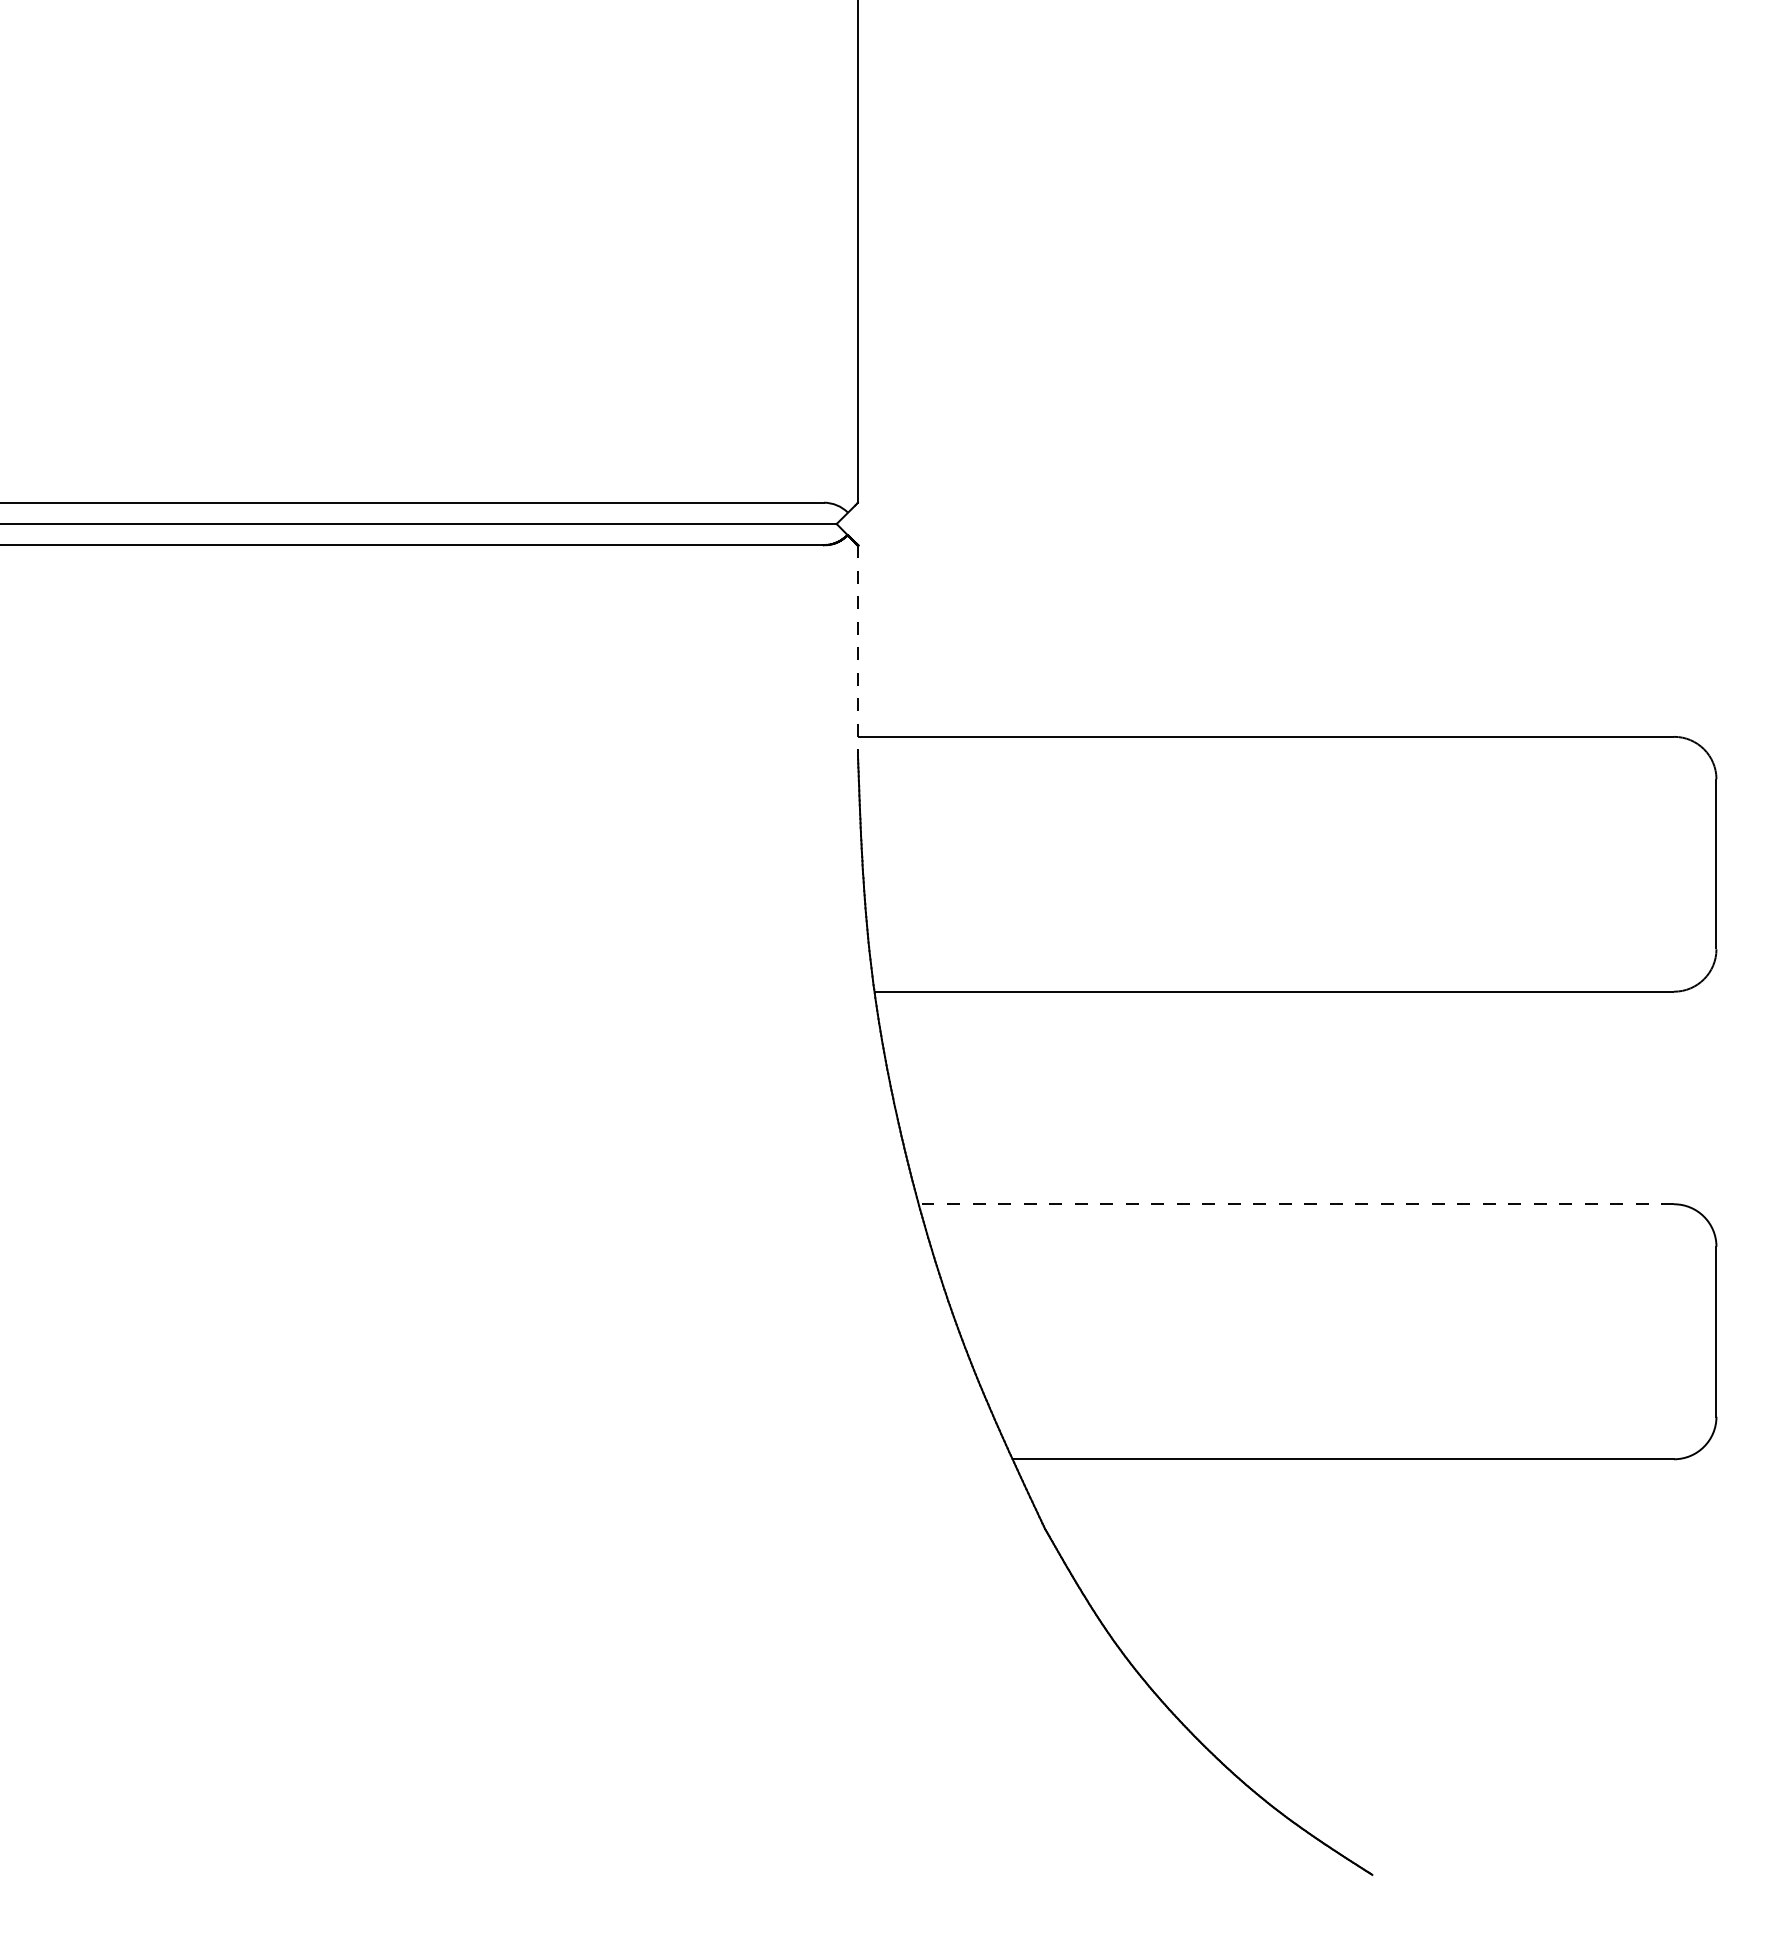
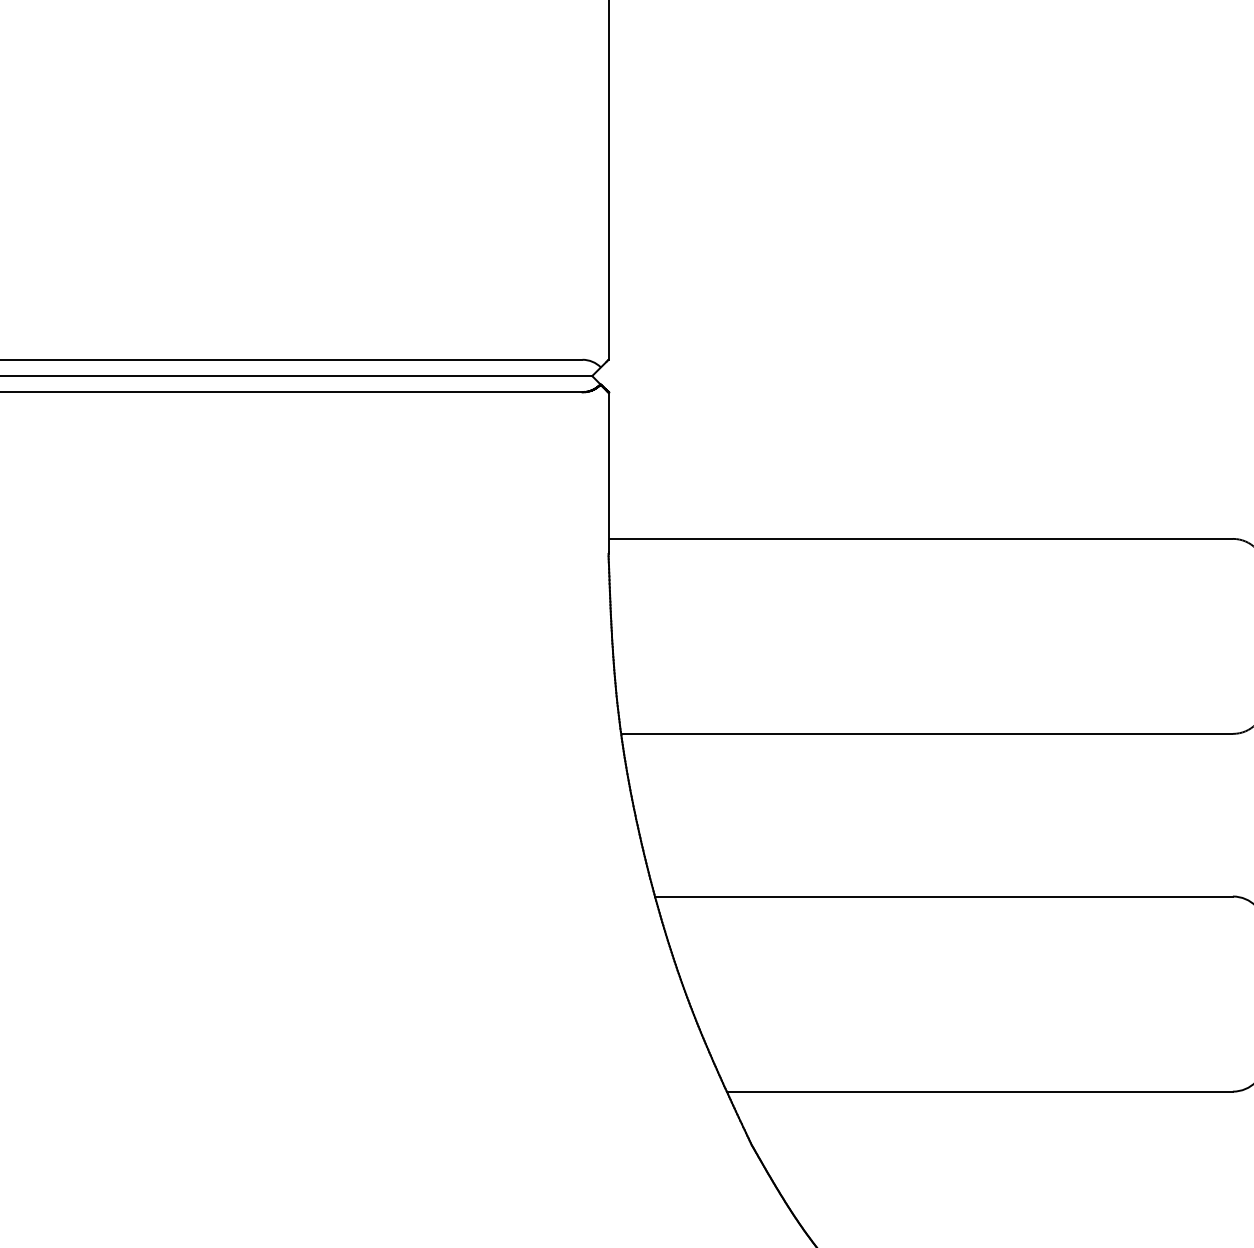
line: (857, 649) -> (608, 472), dashed -> solid
line: (1296, 1204) -> (944, 896), dashed -> solid

